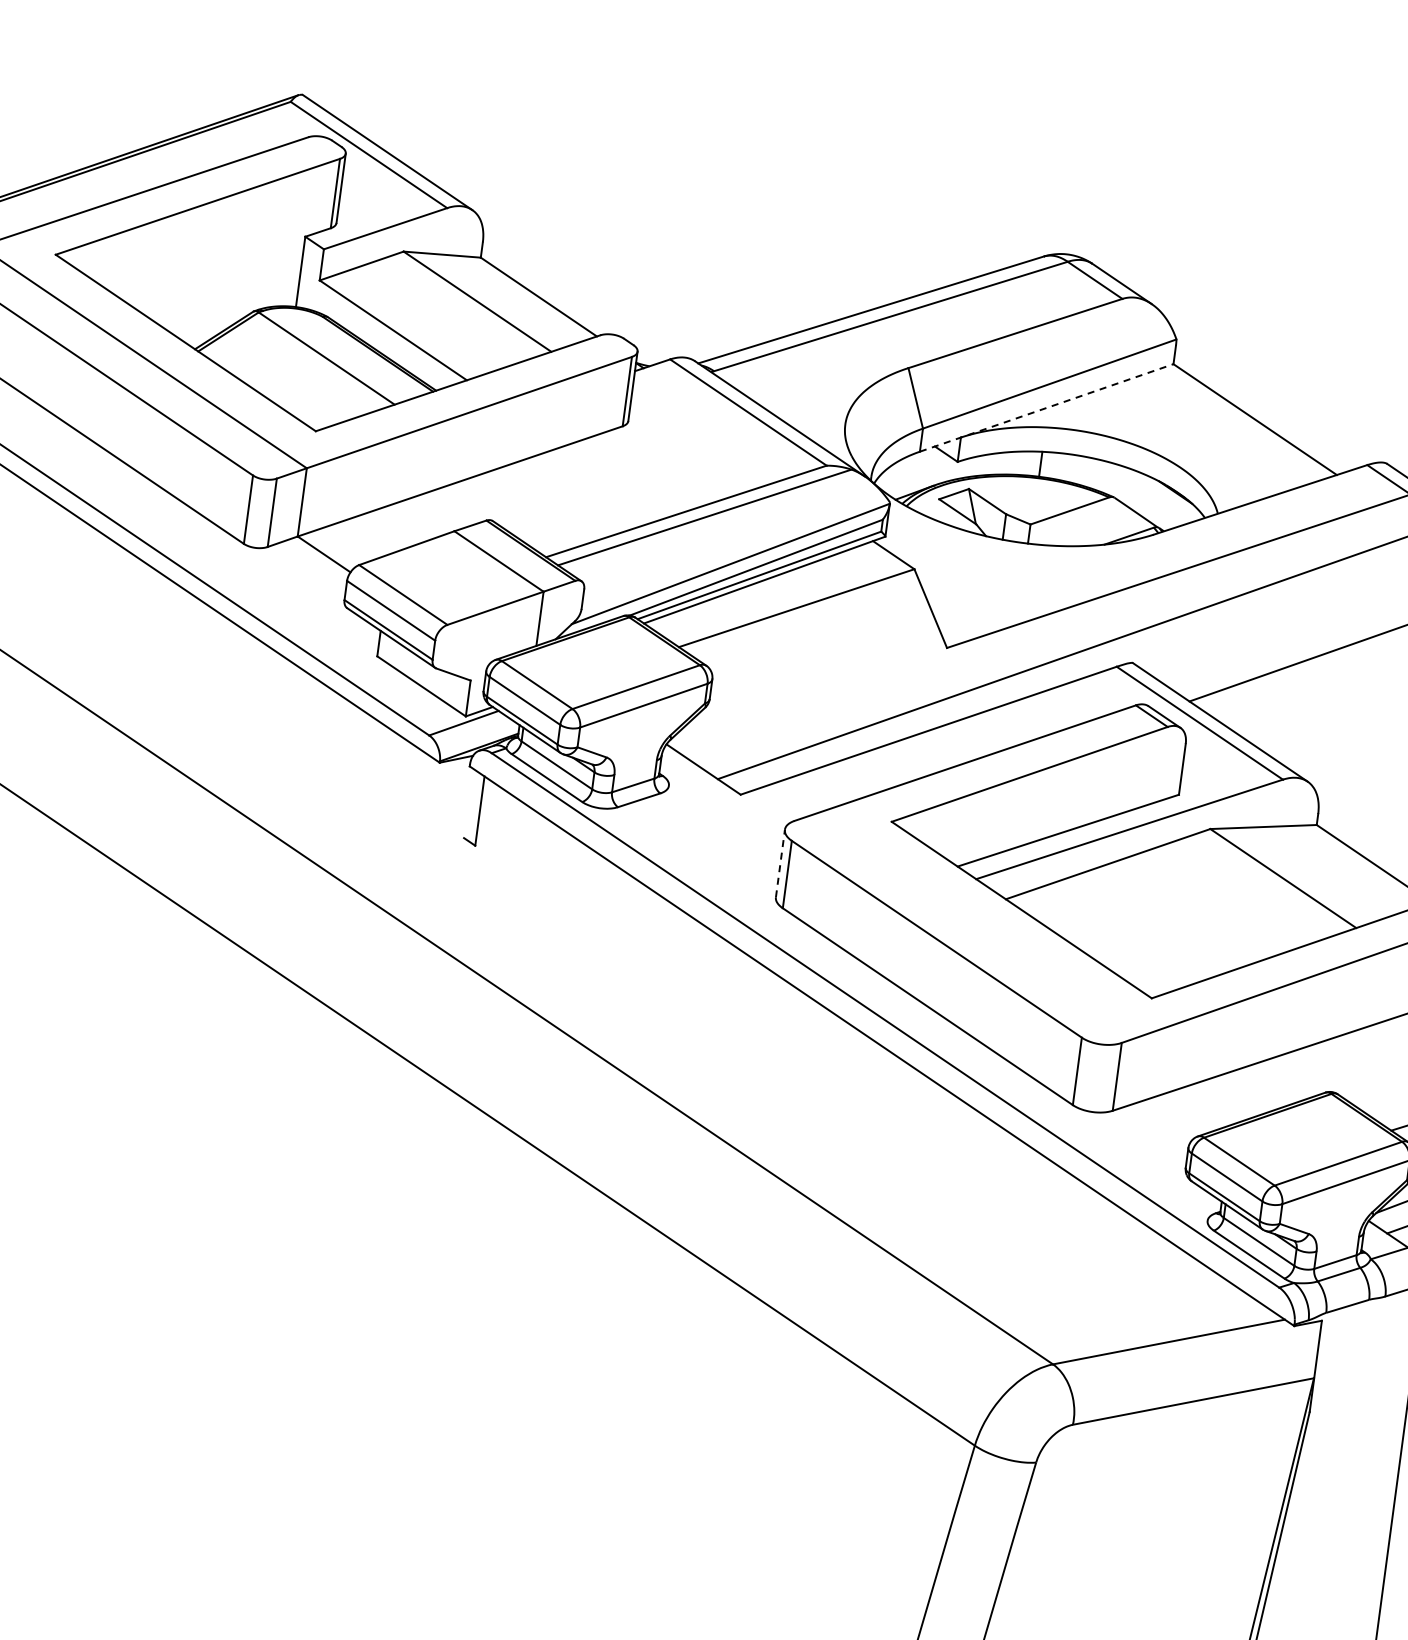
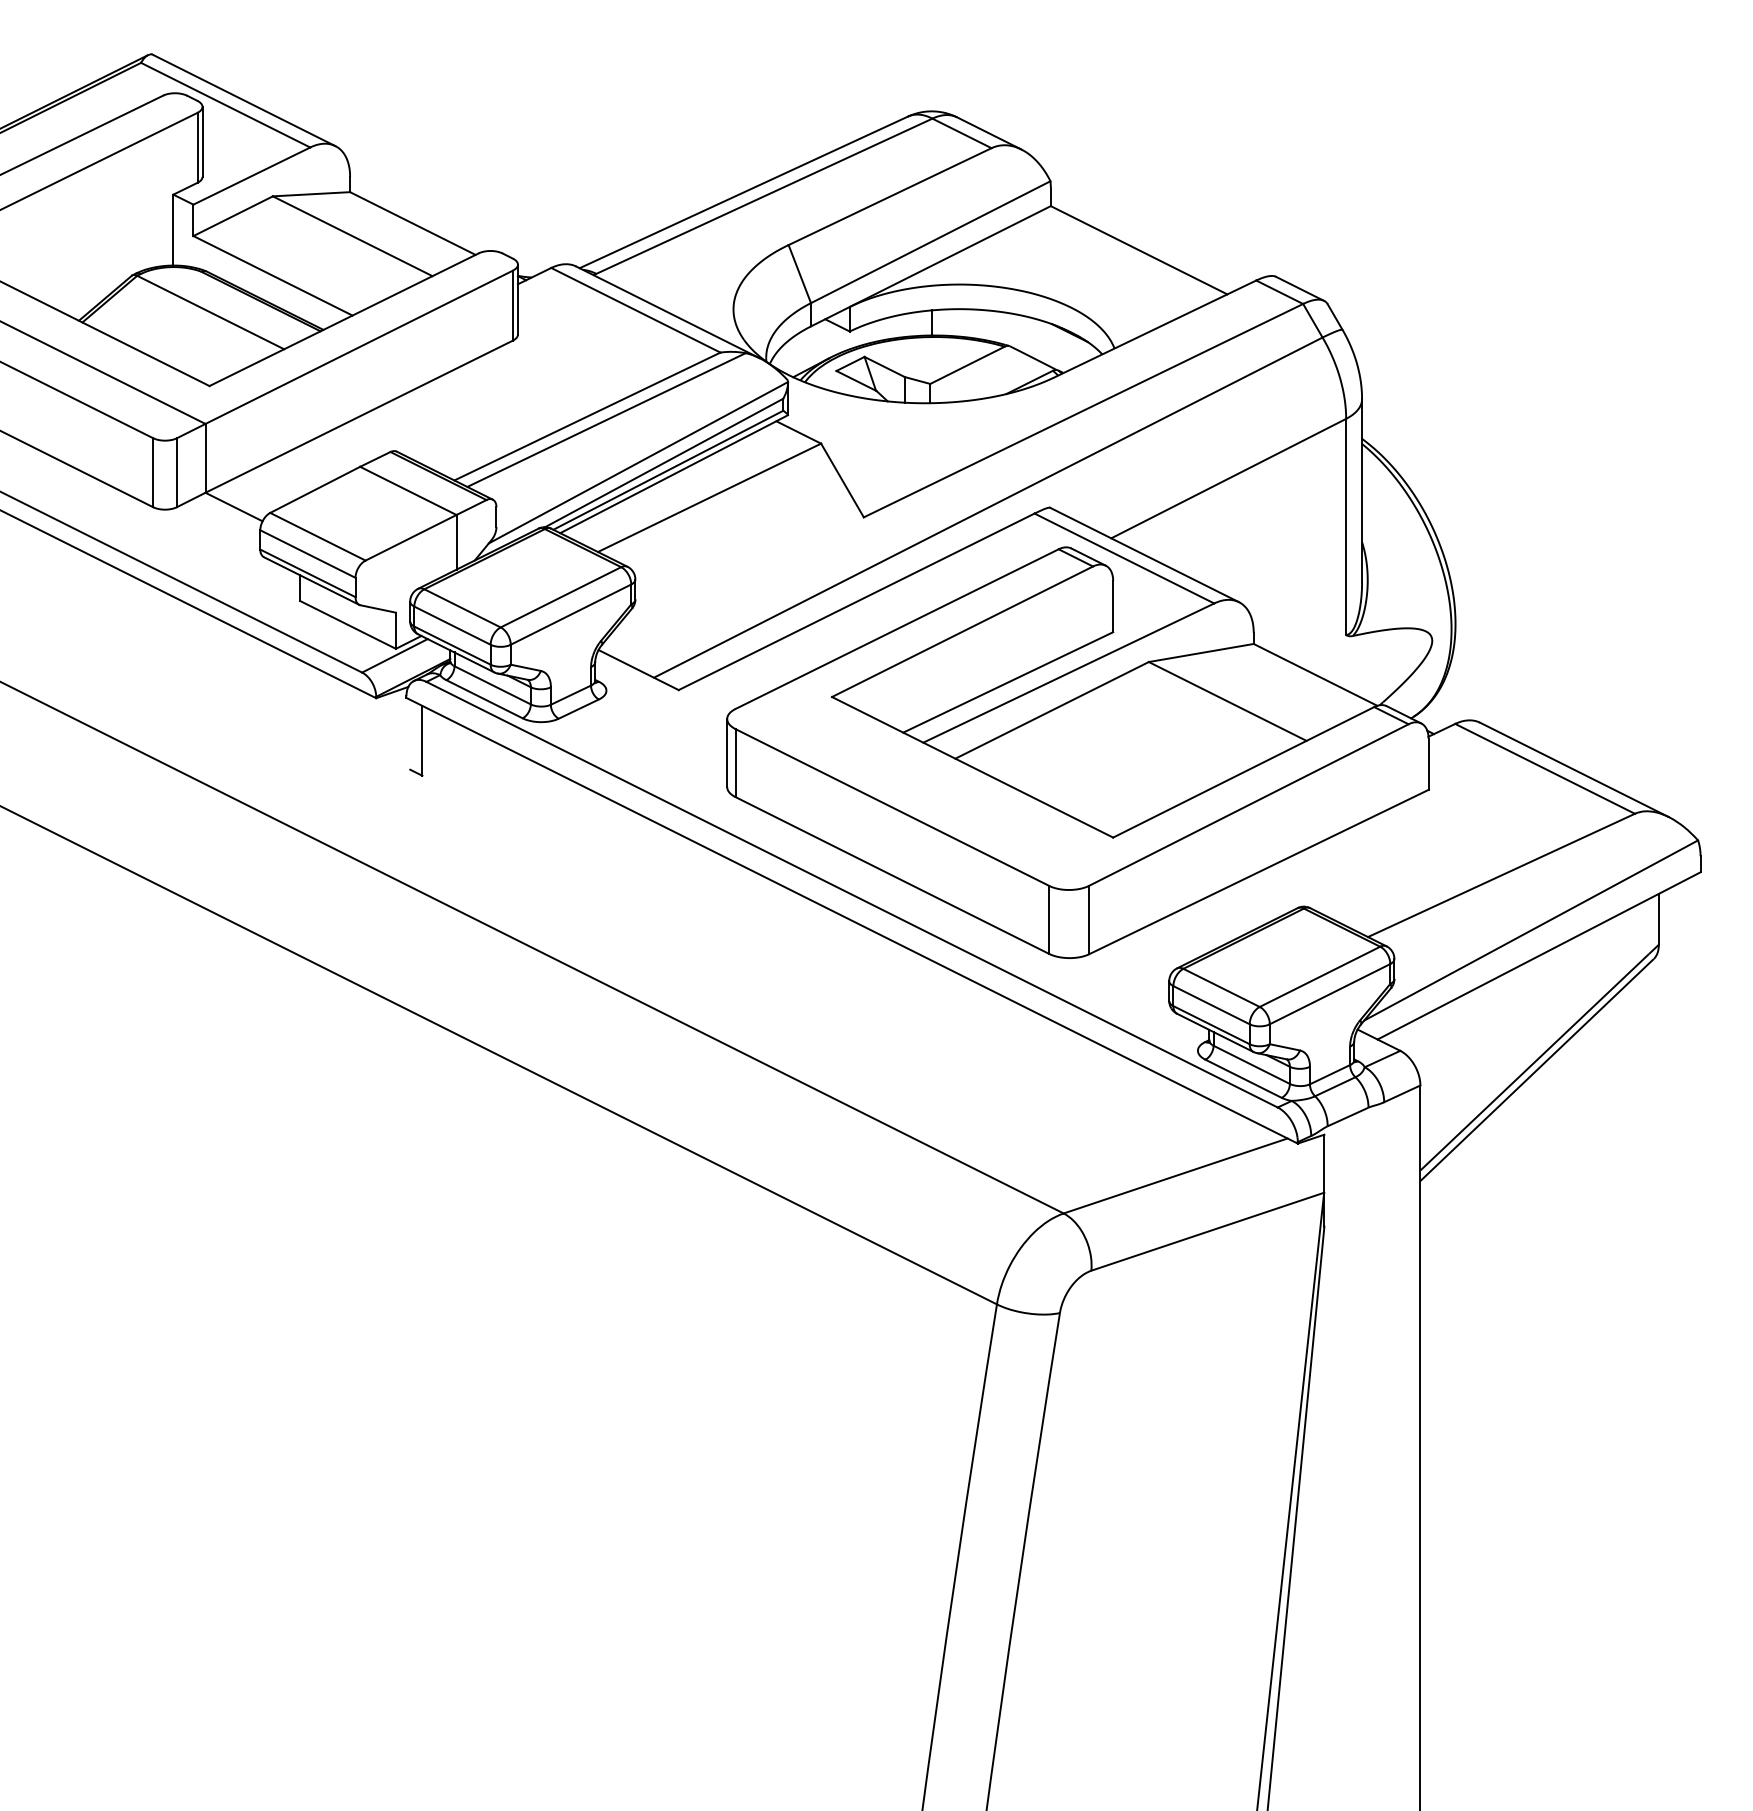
line: (1047, 408) -> (931, 266), dashed -> solid
line: (780, 862) -> (727, 752), dashed -> solid

